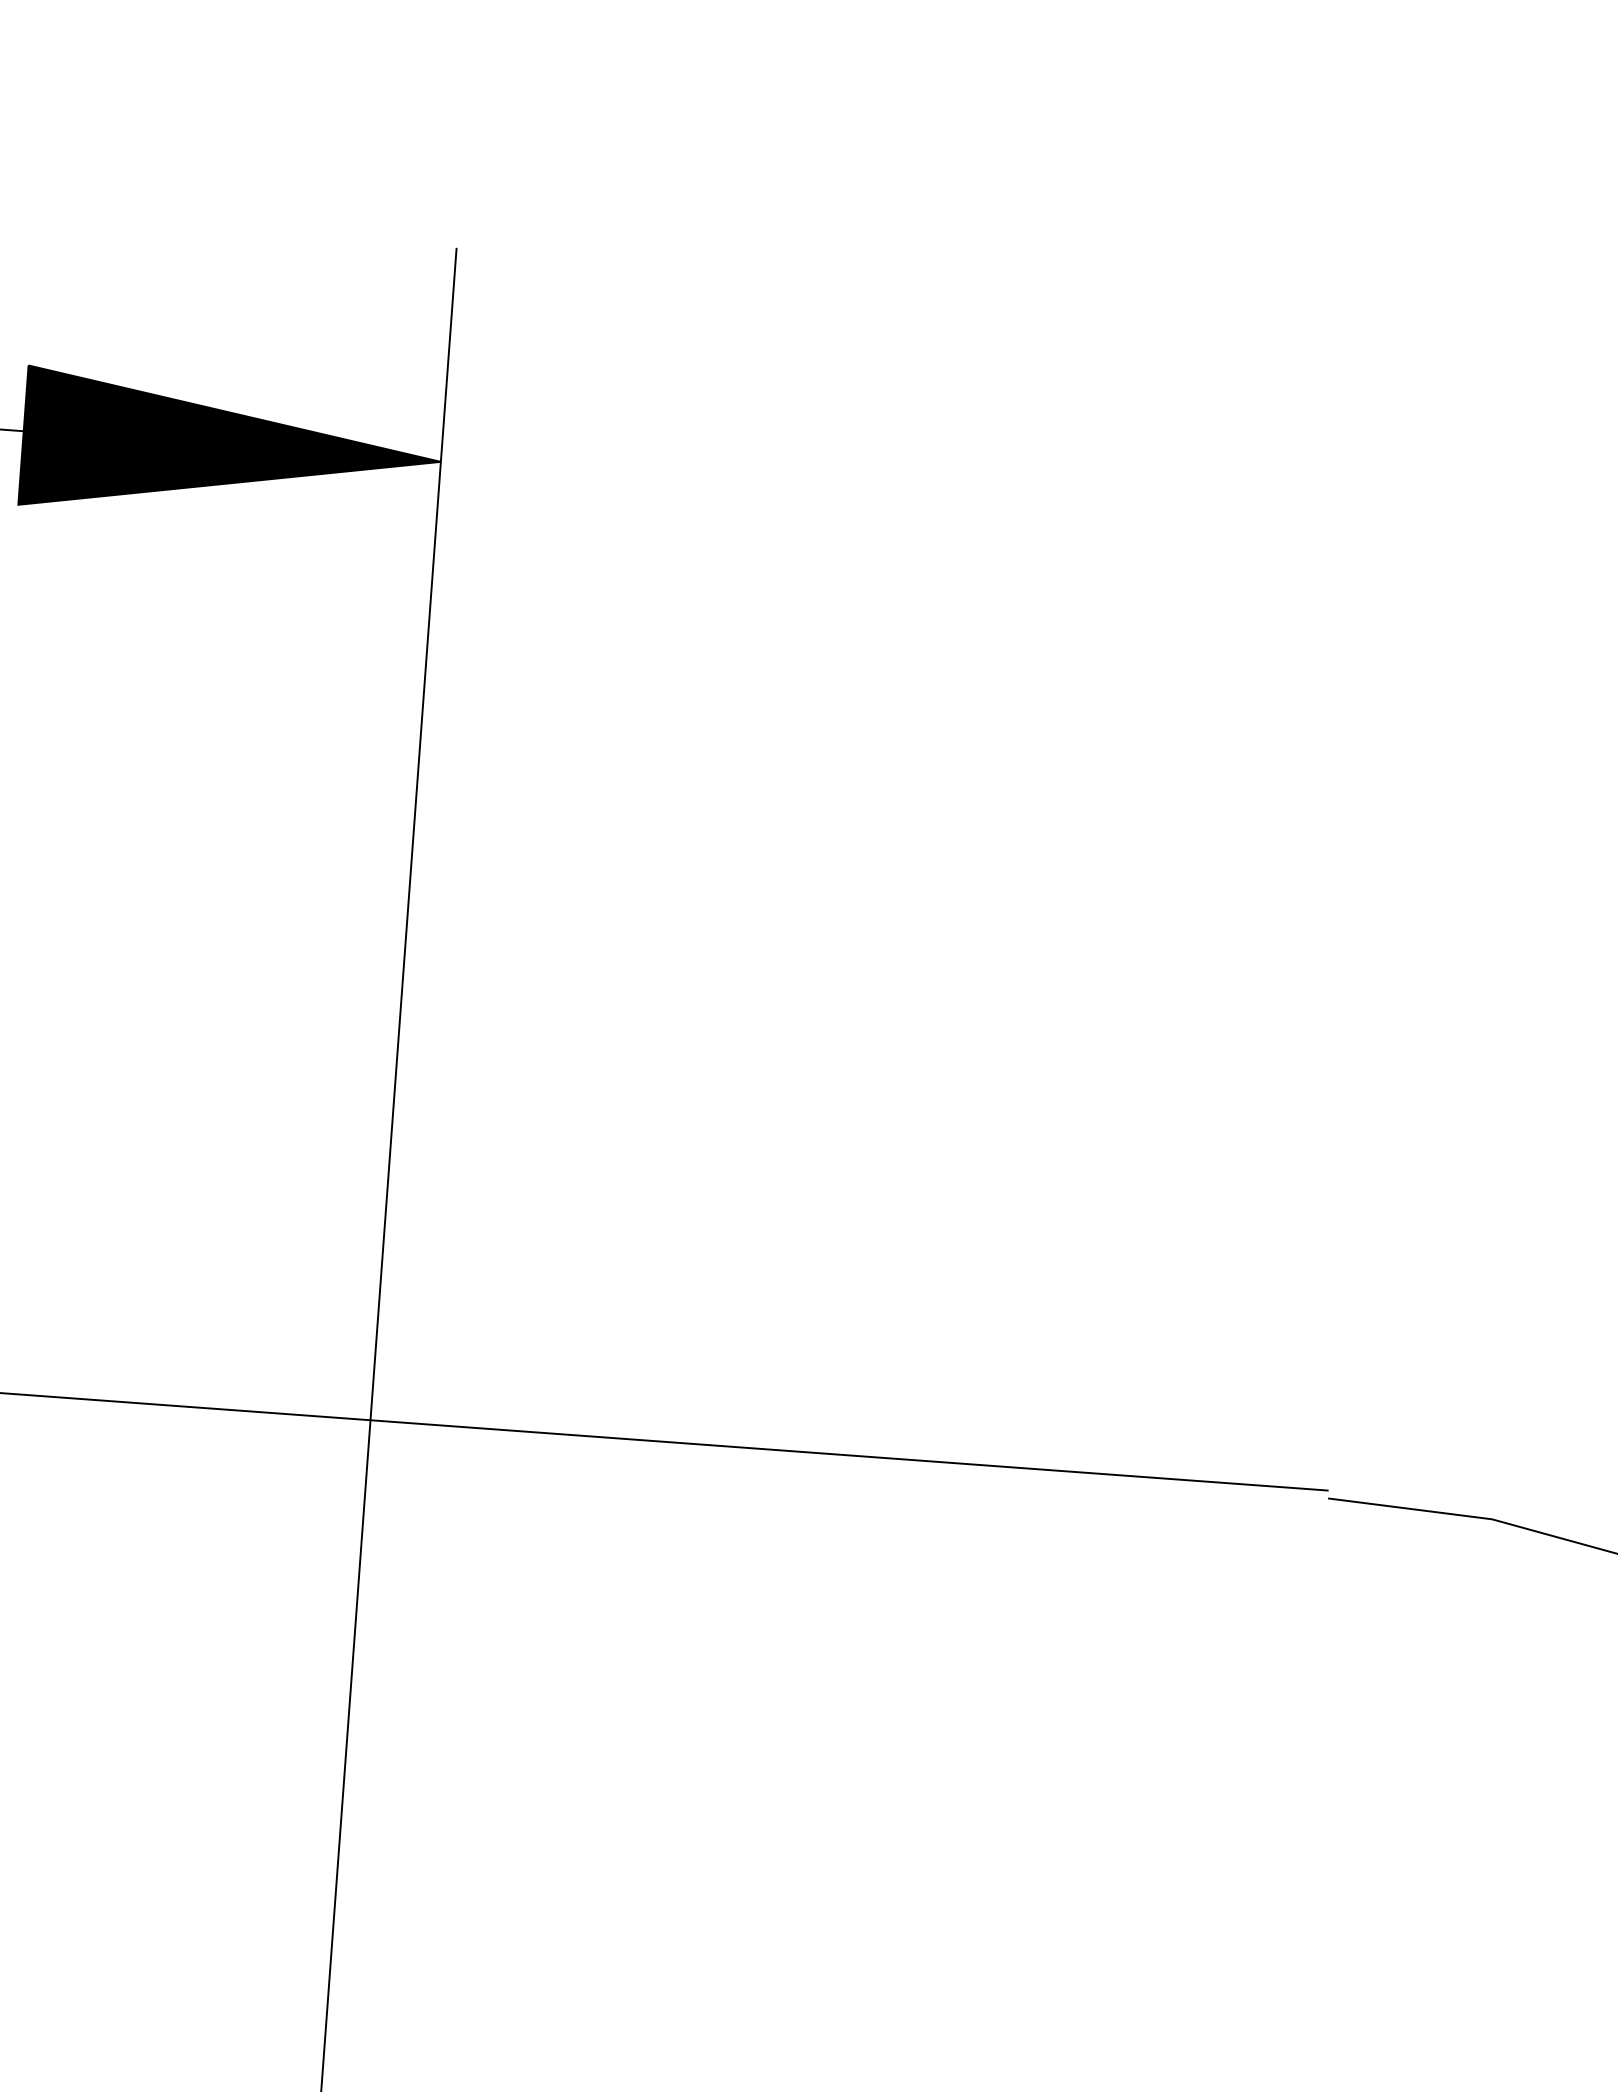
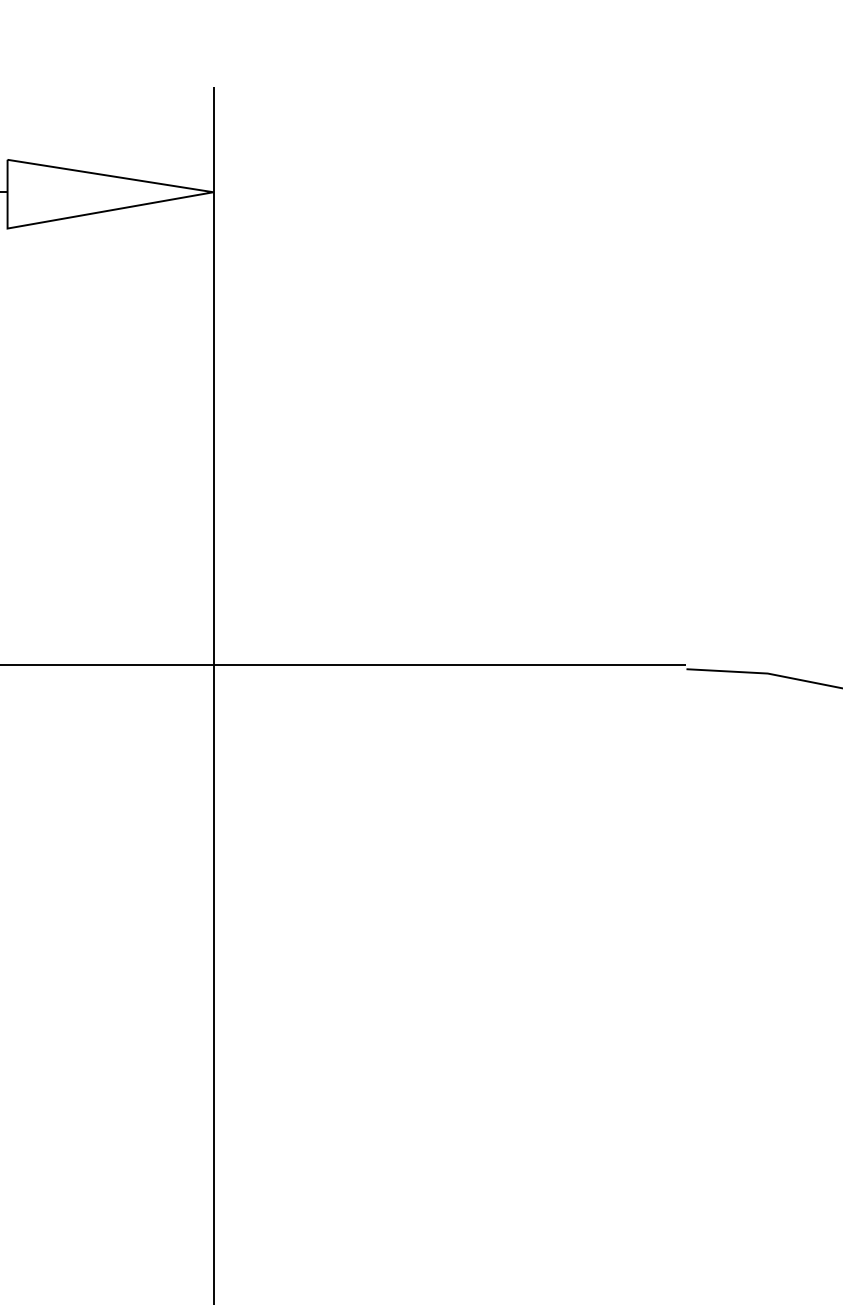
fill: (232, 449) -> (110, 193), removed

